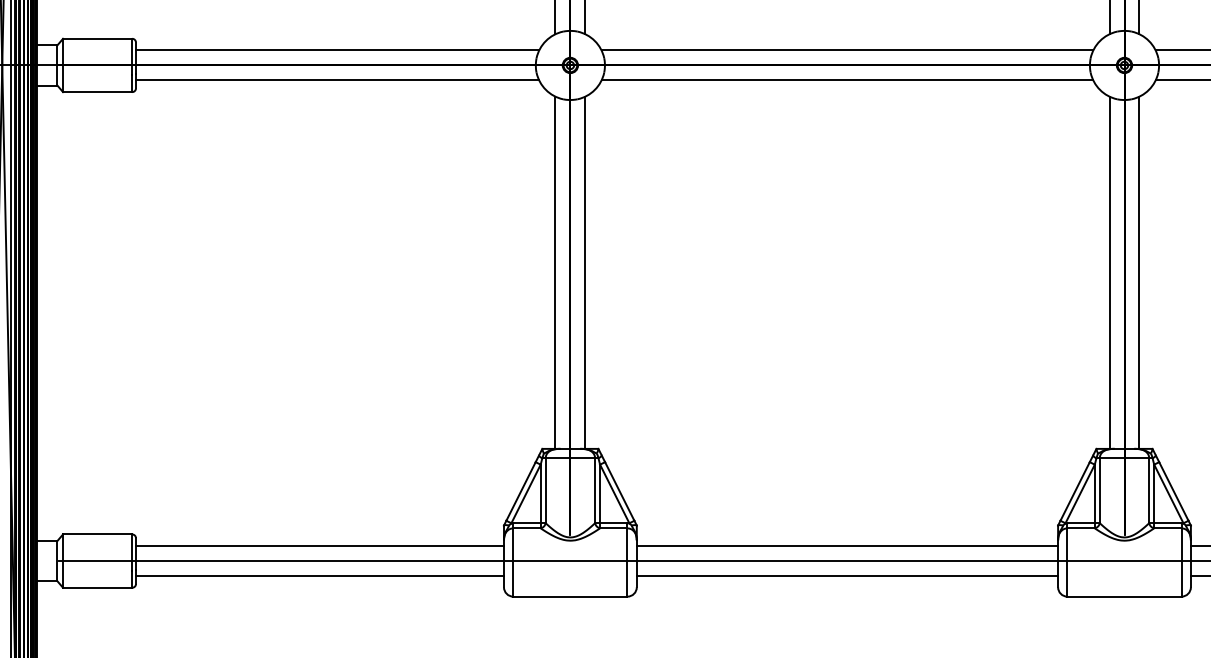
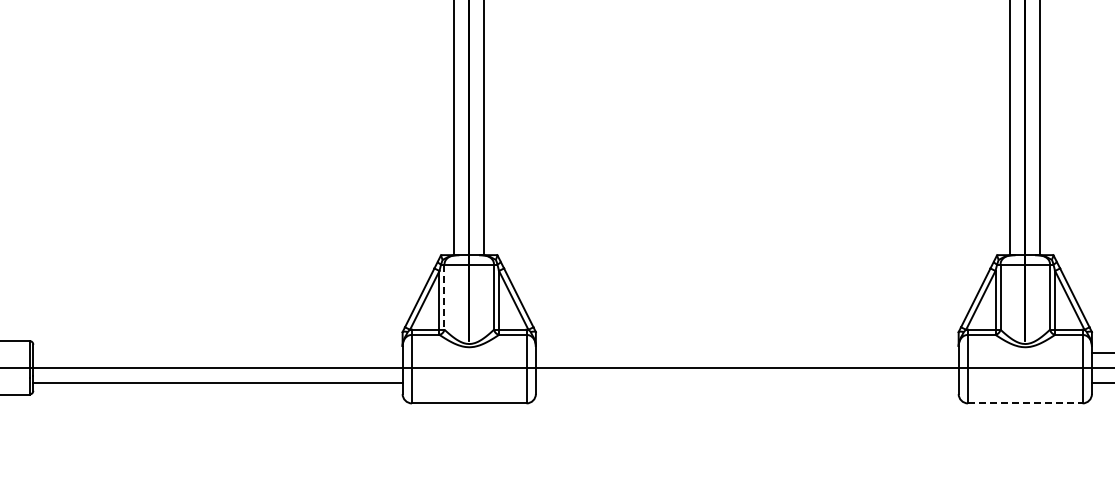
line: (545, 491) -> (444, 297), solid -> dashed
line: (320, 546) -> (218, 353), removed
line: (847, 546) -> (747, 353), removed
line: (847, 576) -> (747, 383), removed
line: (1125, 596) -> (1026, 403), solid -> dashed

